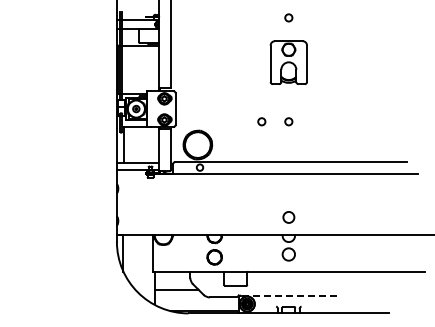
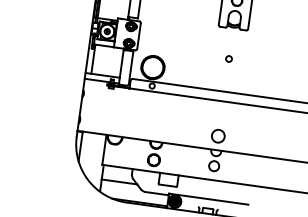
circle: (261, 121) -> (206, 55), removed
circle: (288, 217) -> (218, 136), size x1.43
line: (288, 295) -> (209, 199), dashed -> solid

